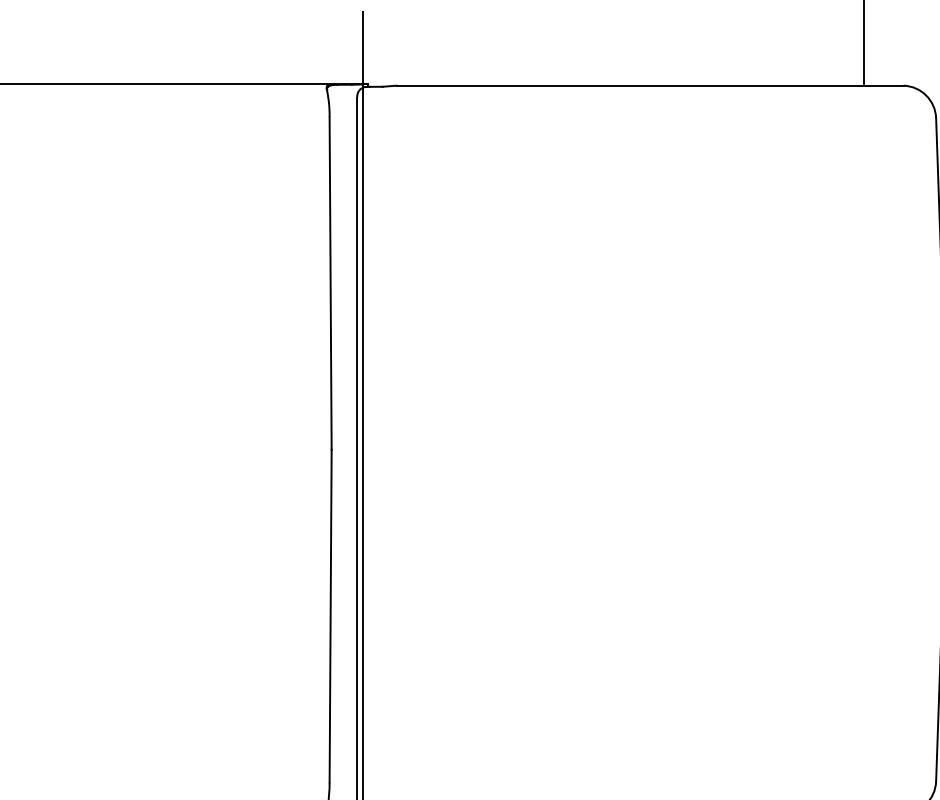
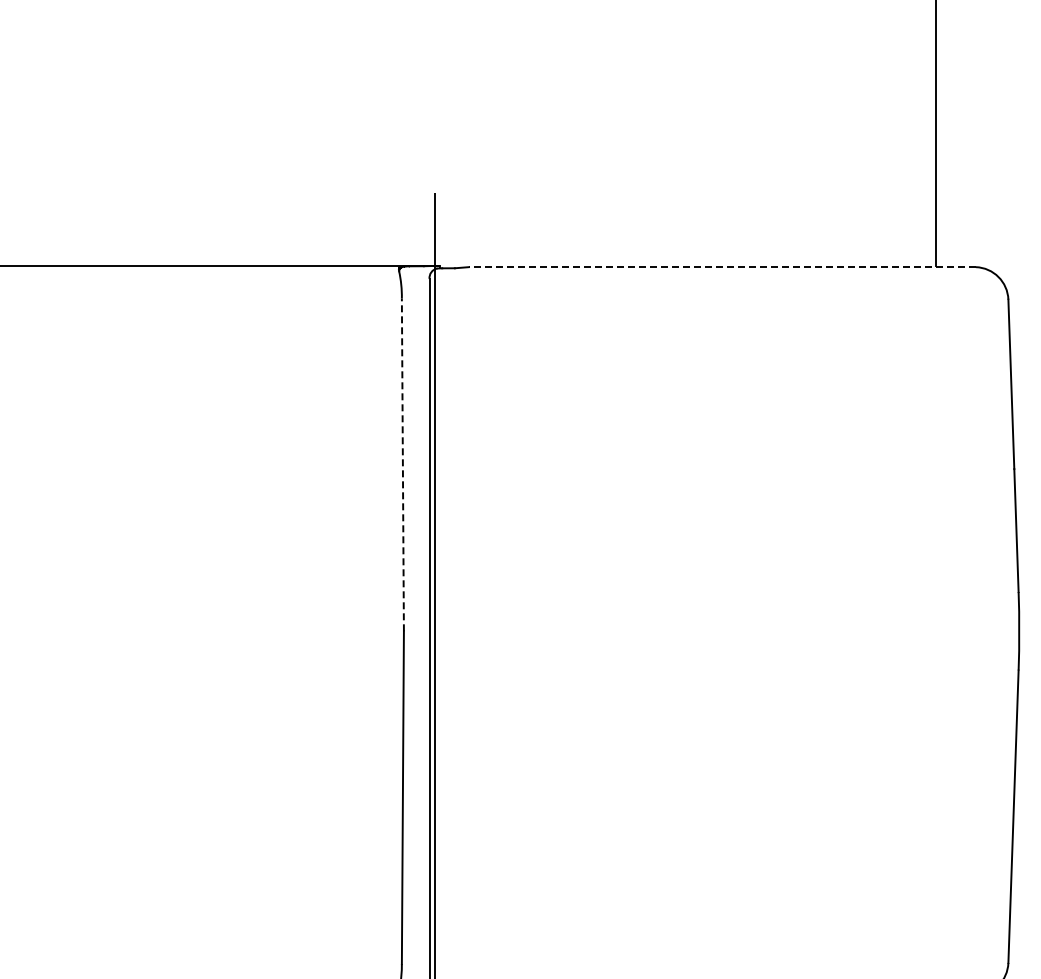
line: (650, 86) -> (722, 267), solid -> dashed
line: (330, 283) -> (402, 464), solid -> dashed

